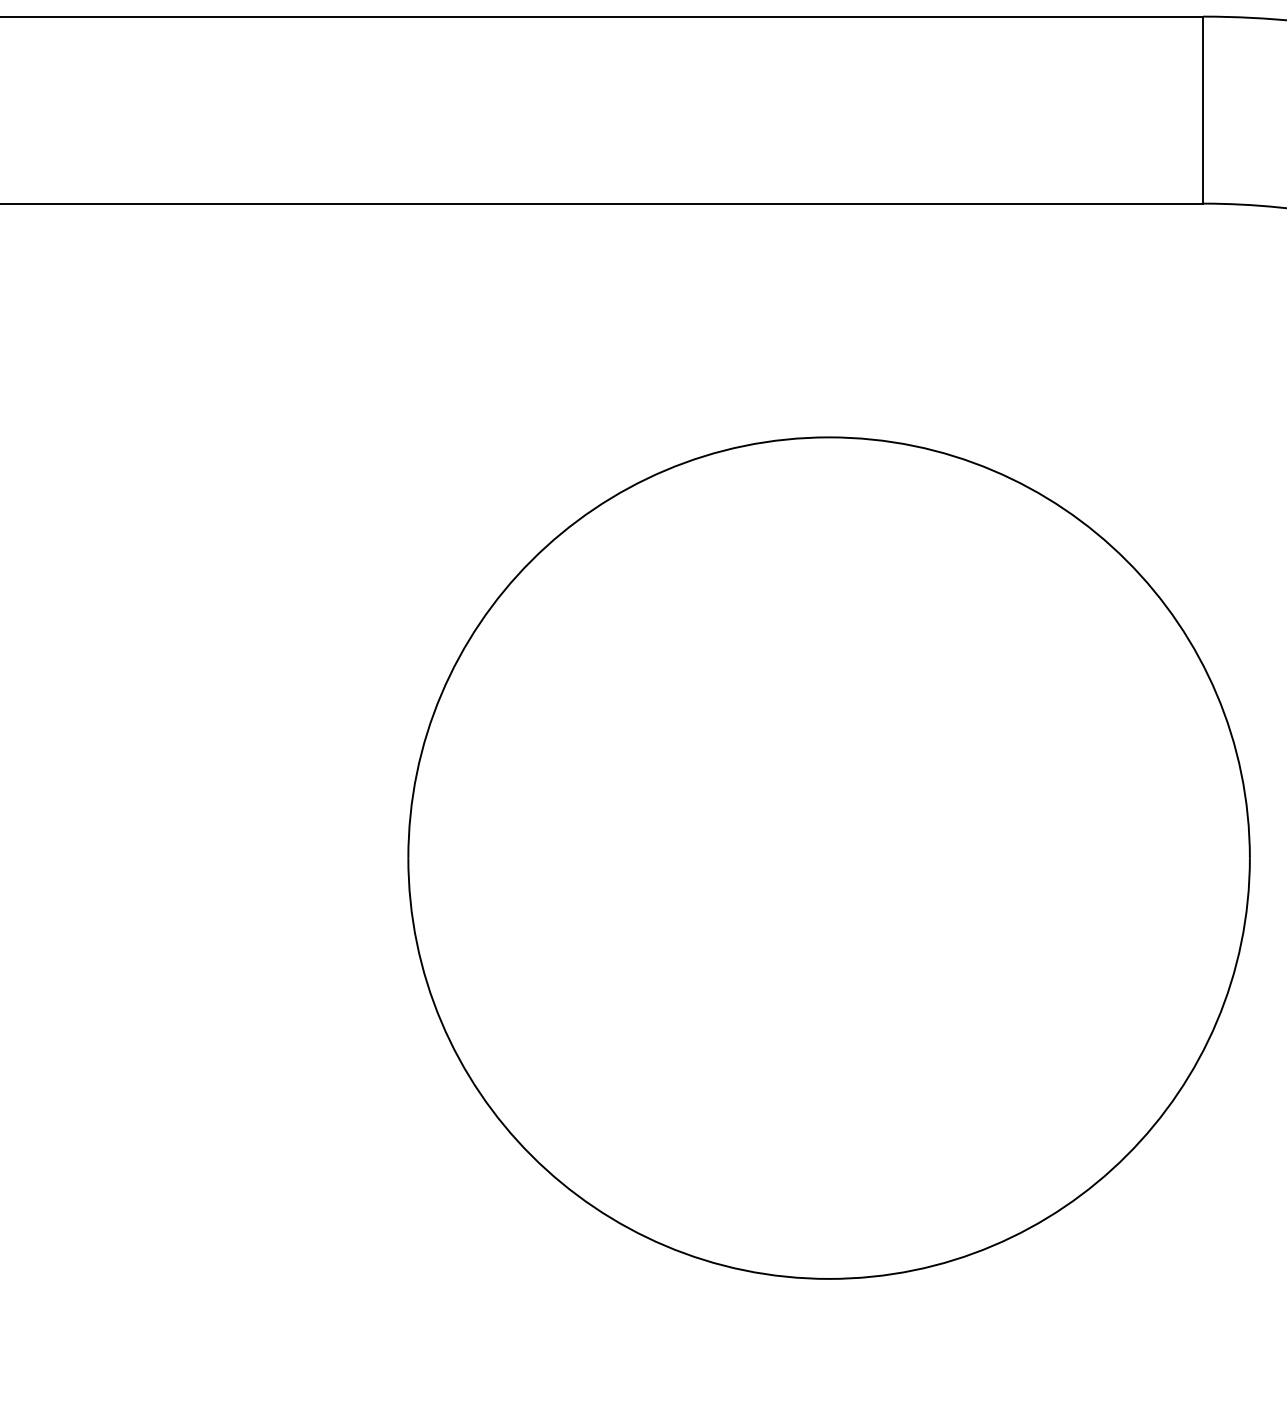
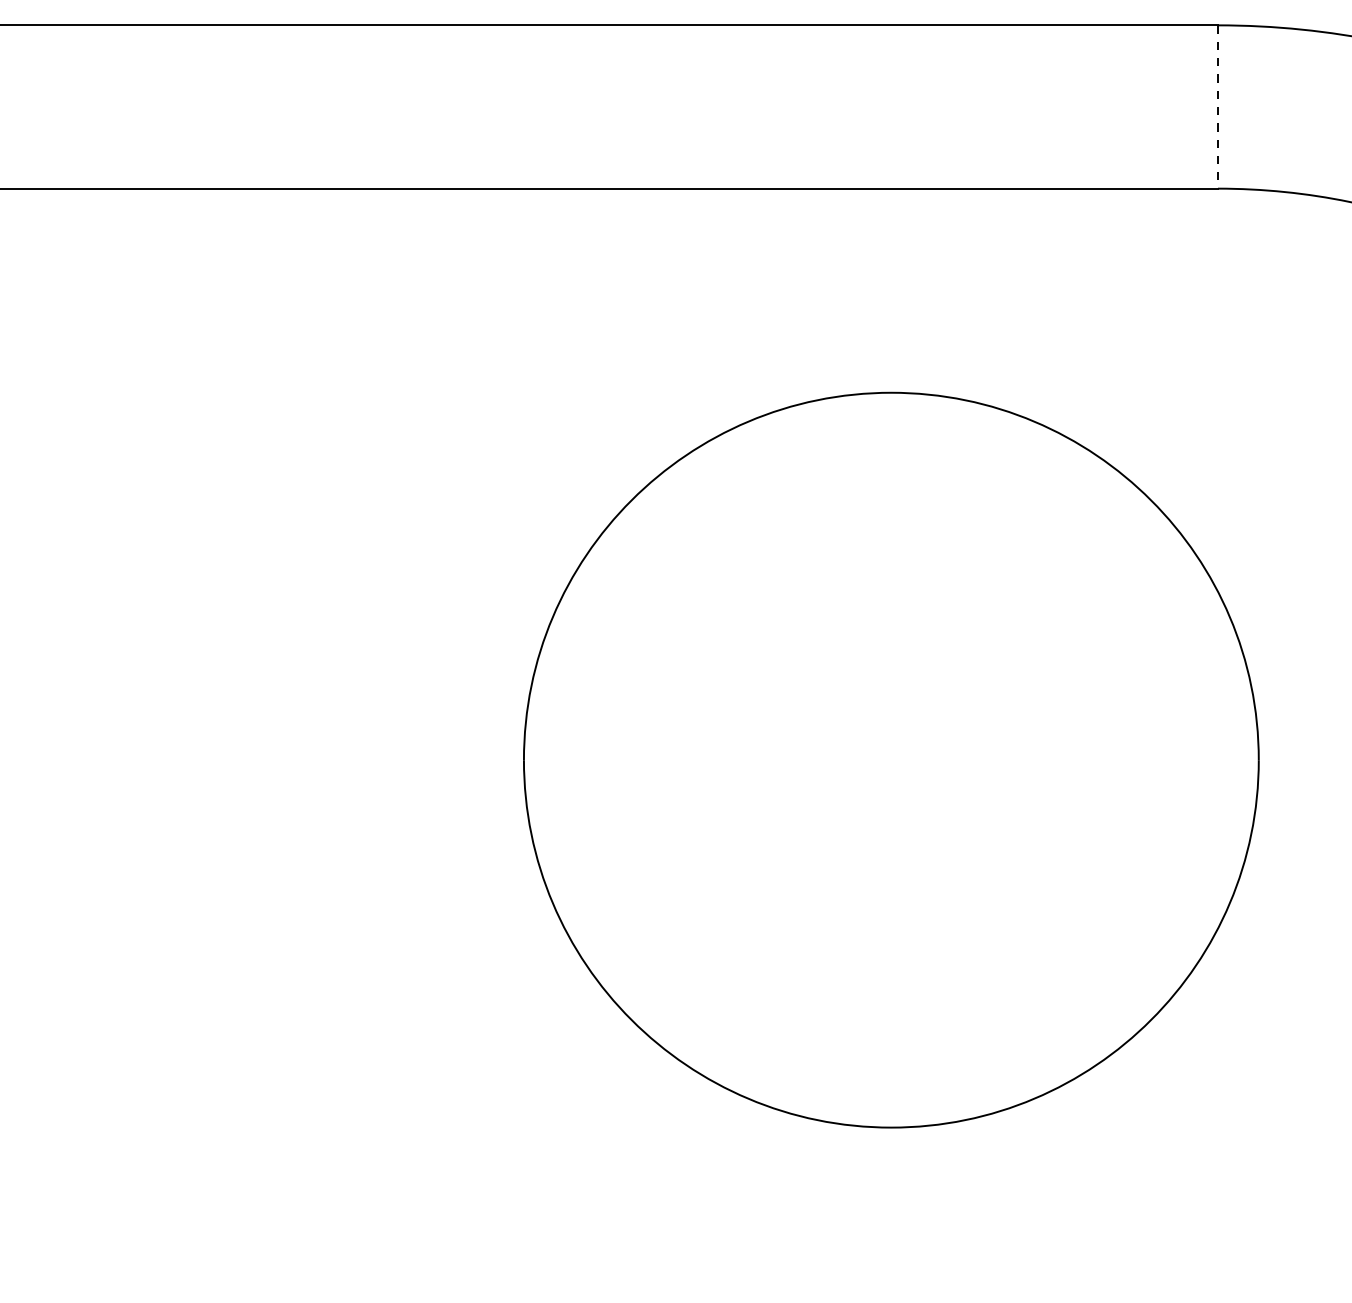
line: (1202, 110) -> (1217, 107), solid -> dashed

